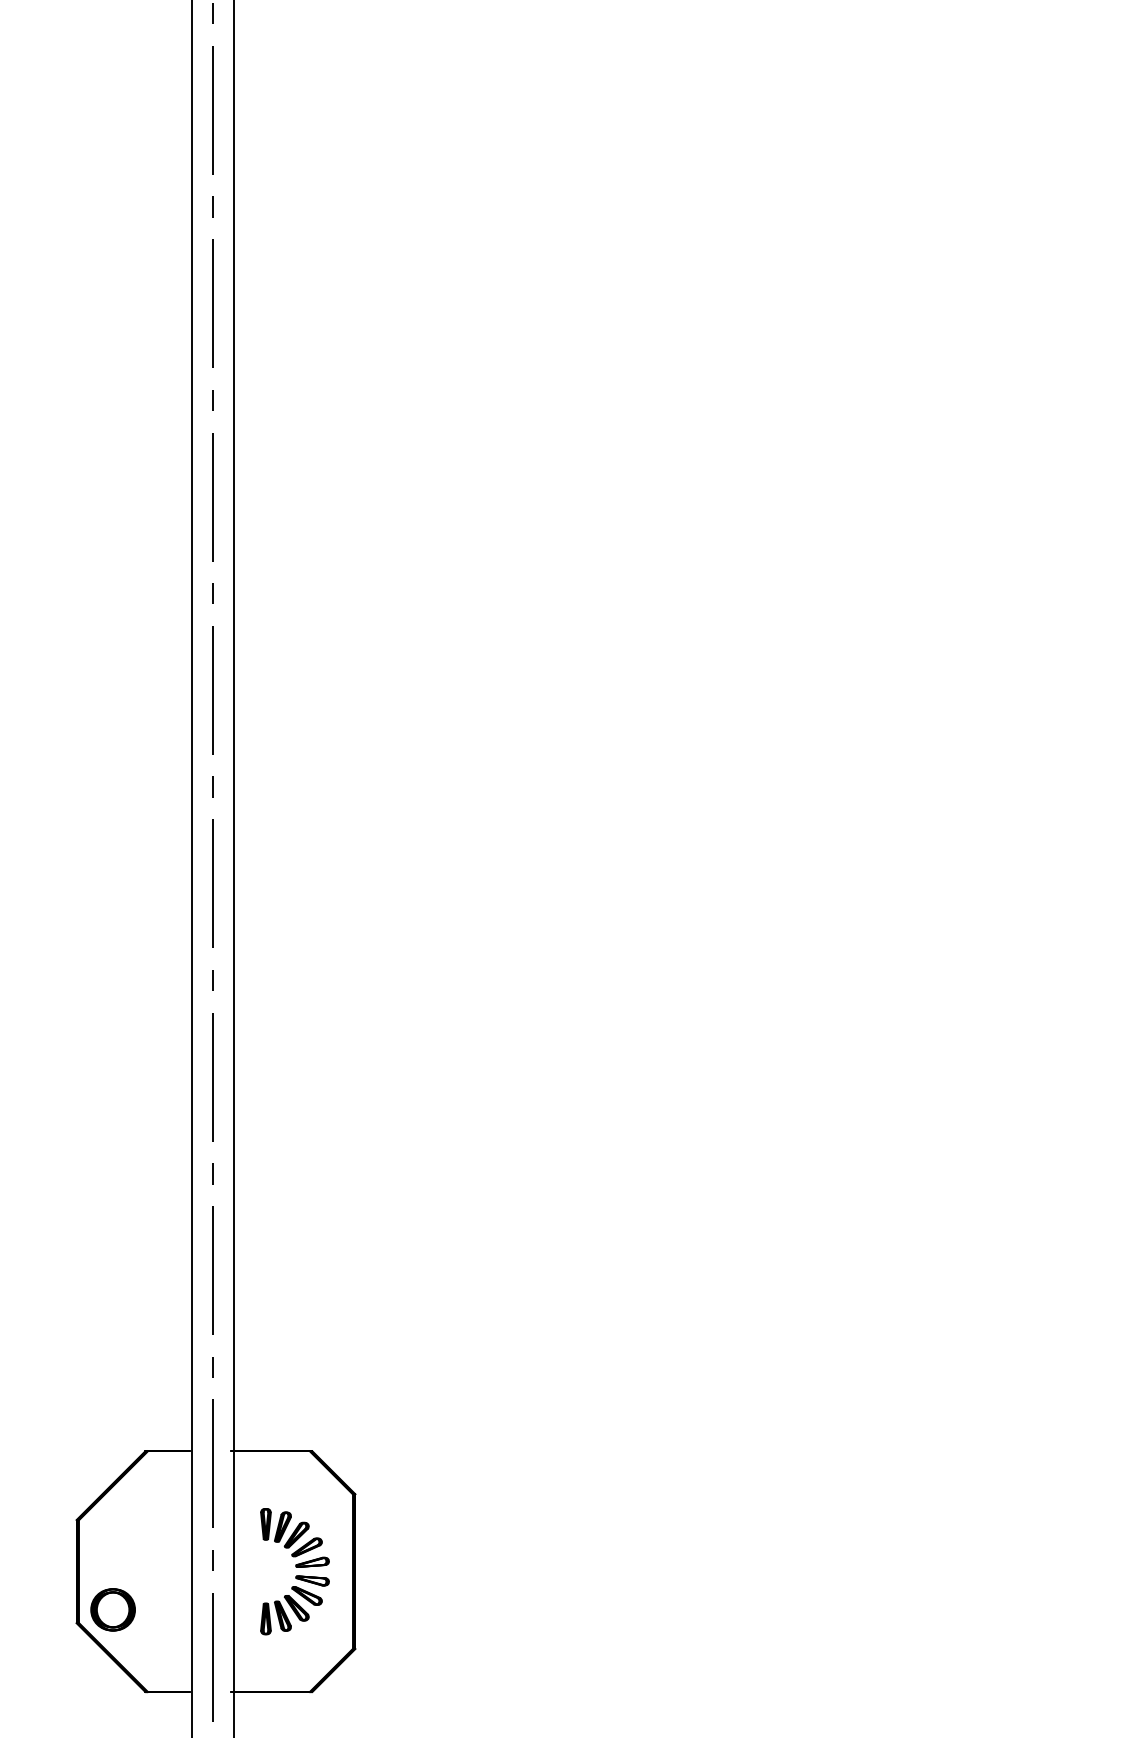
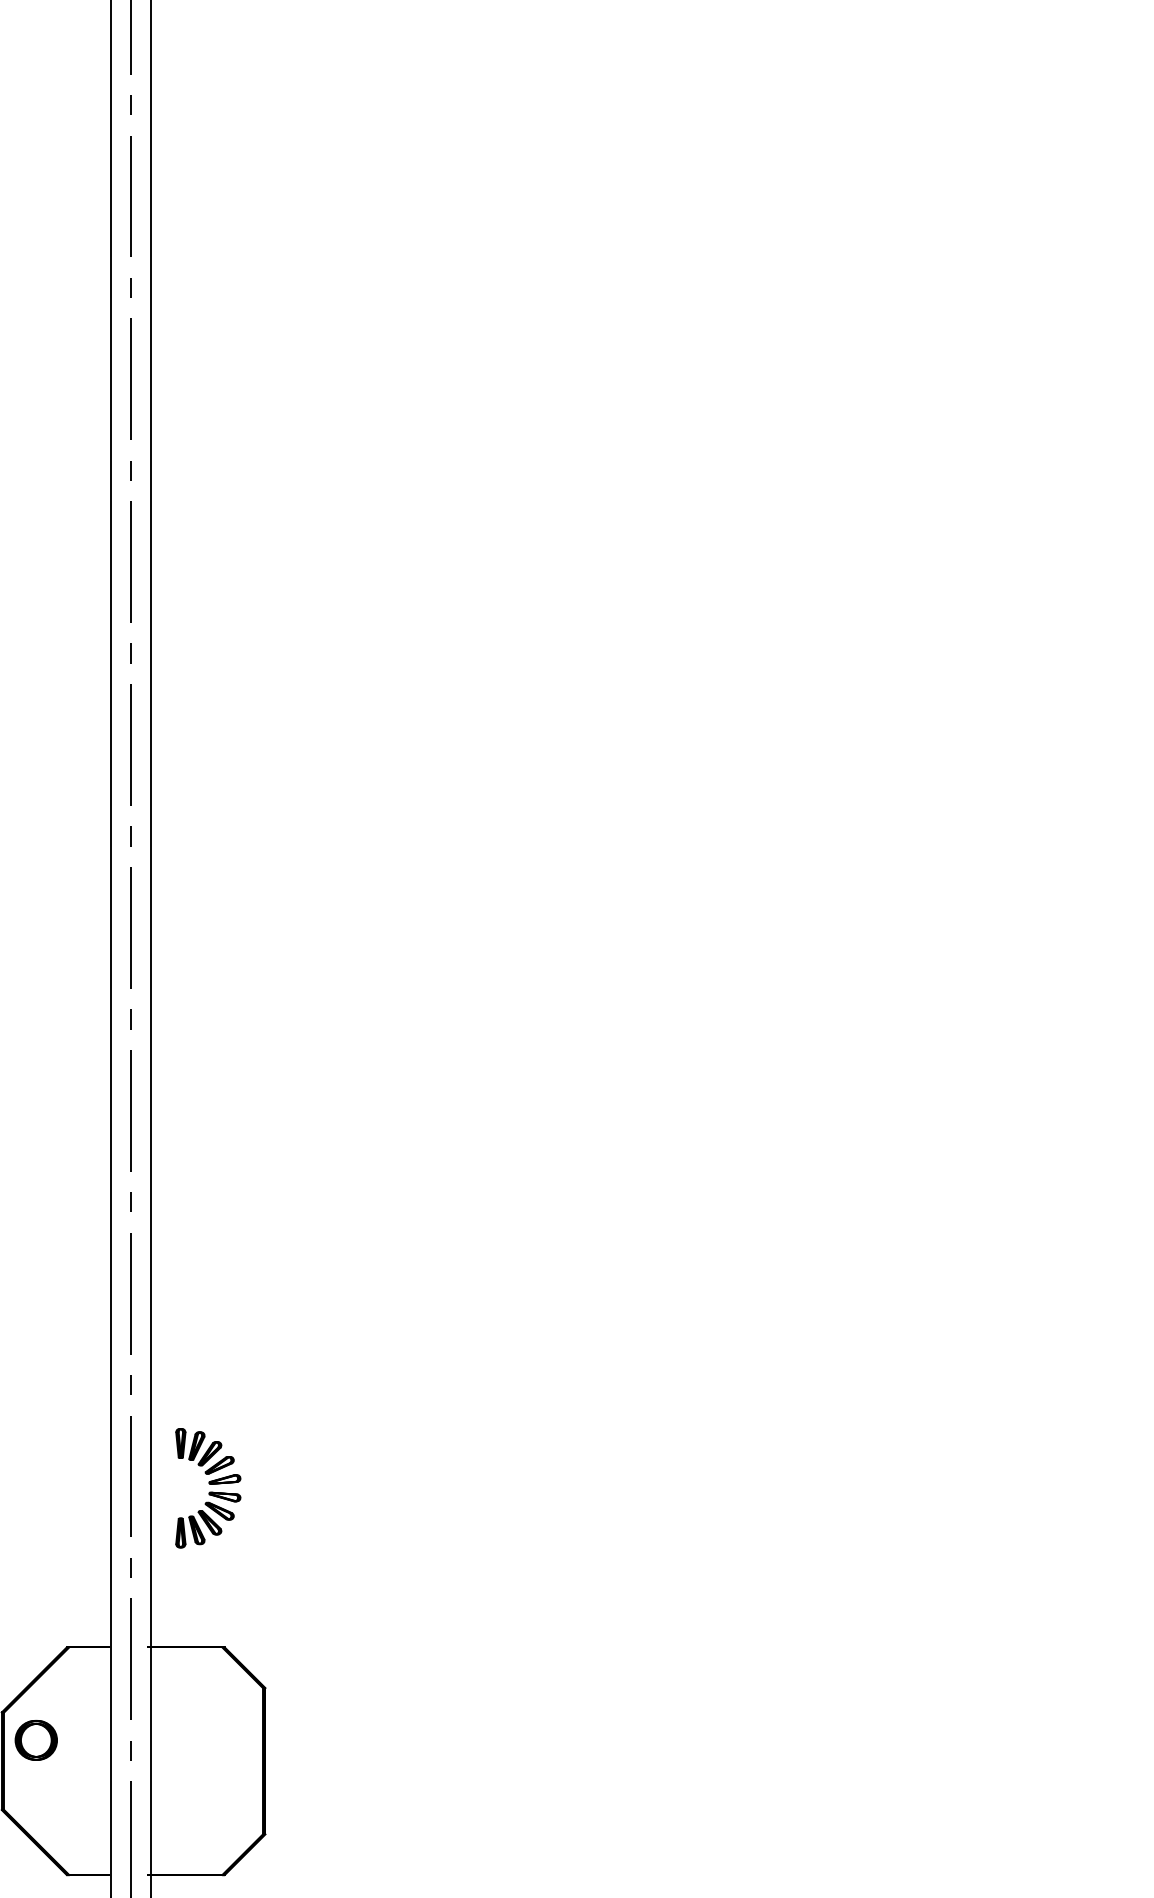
part: (295, 1571) -> (208, 1488), moved
part: (112, 1609) -> (35, 1740), moved

